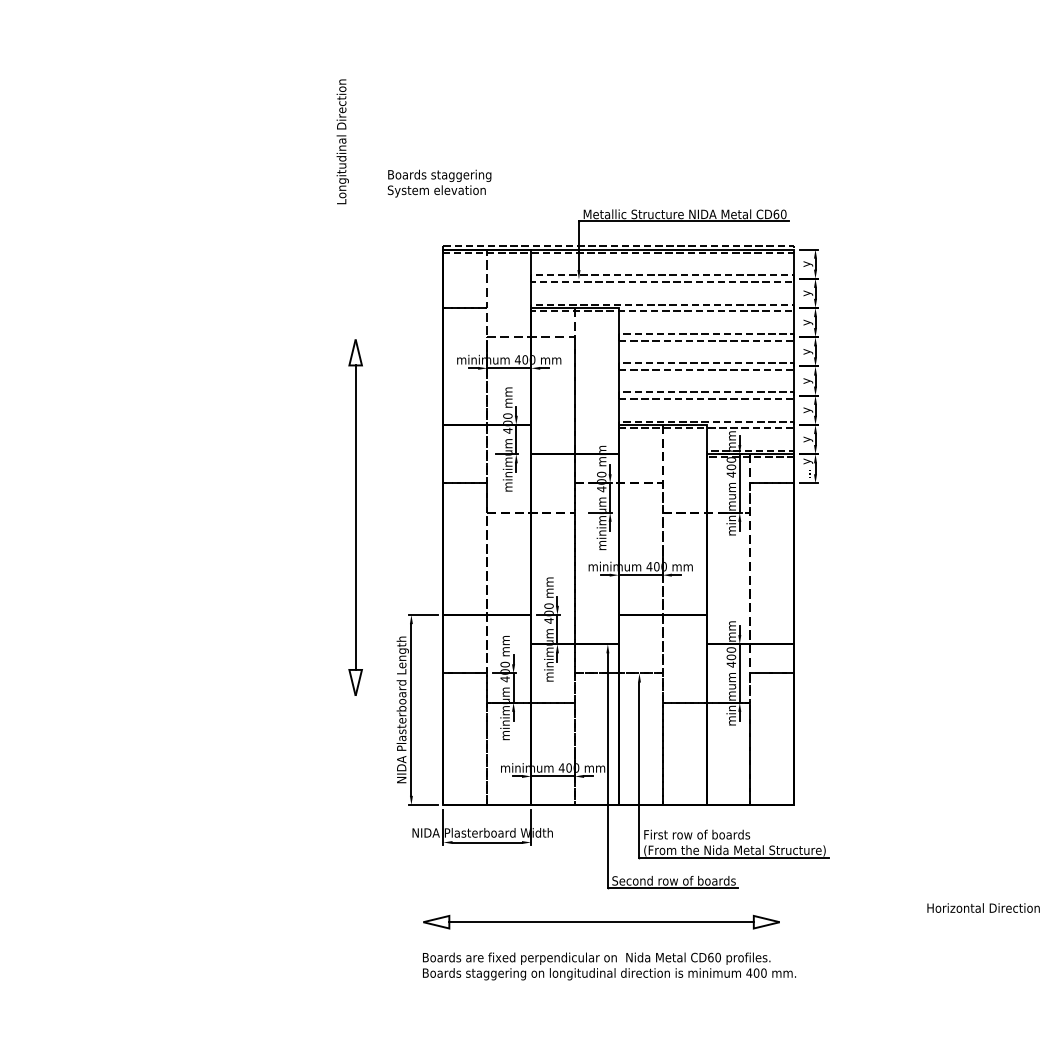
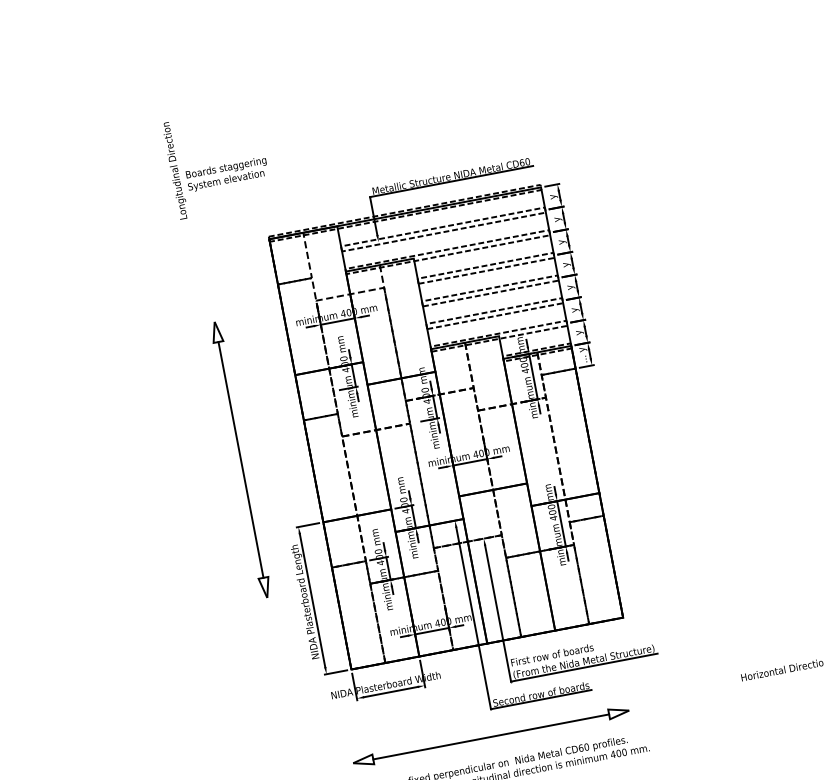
text: (439, 183) -> (227, 174), moved

